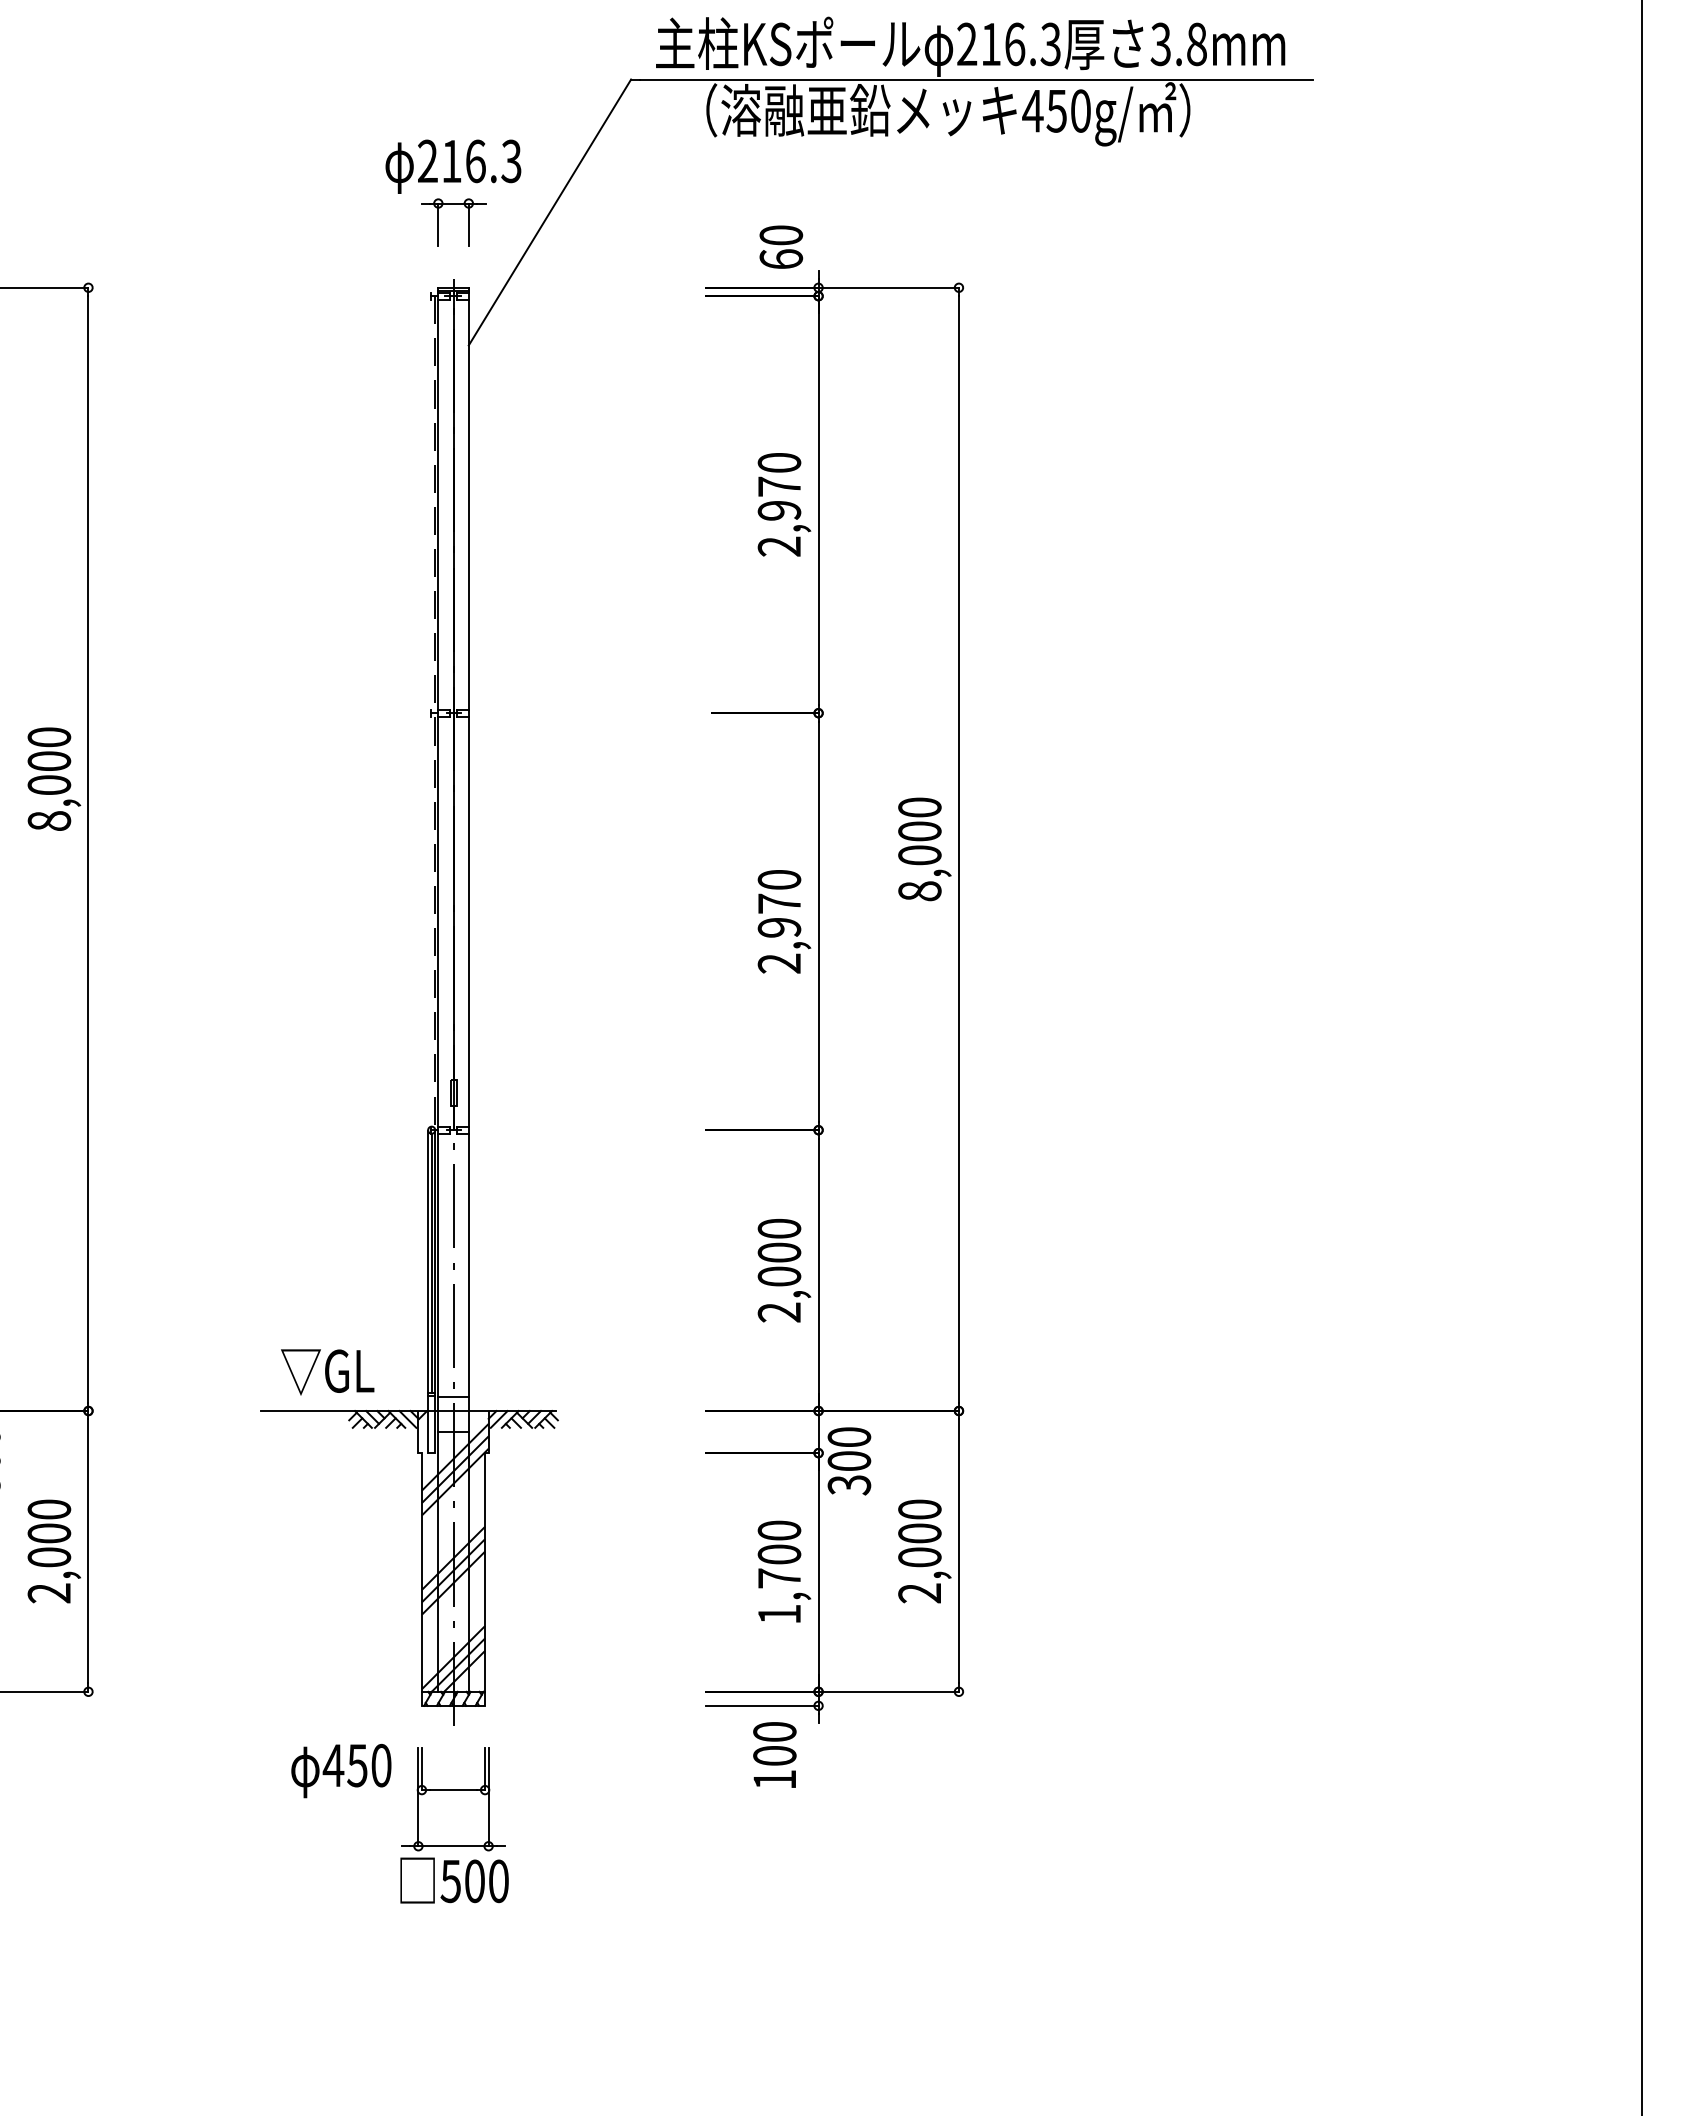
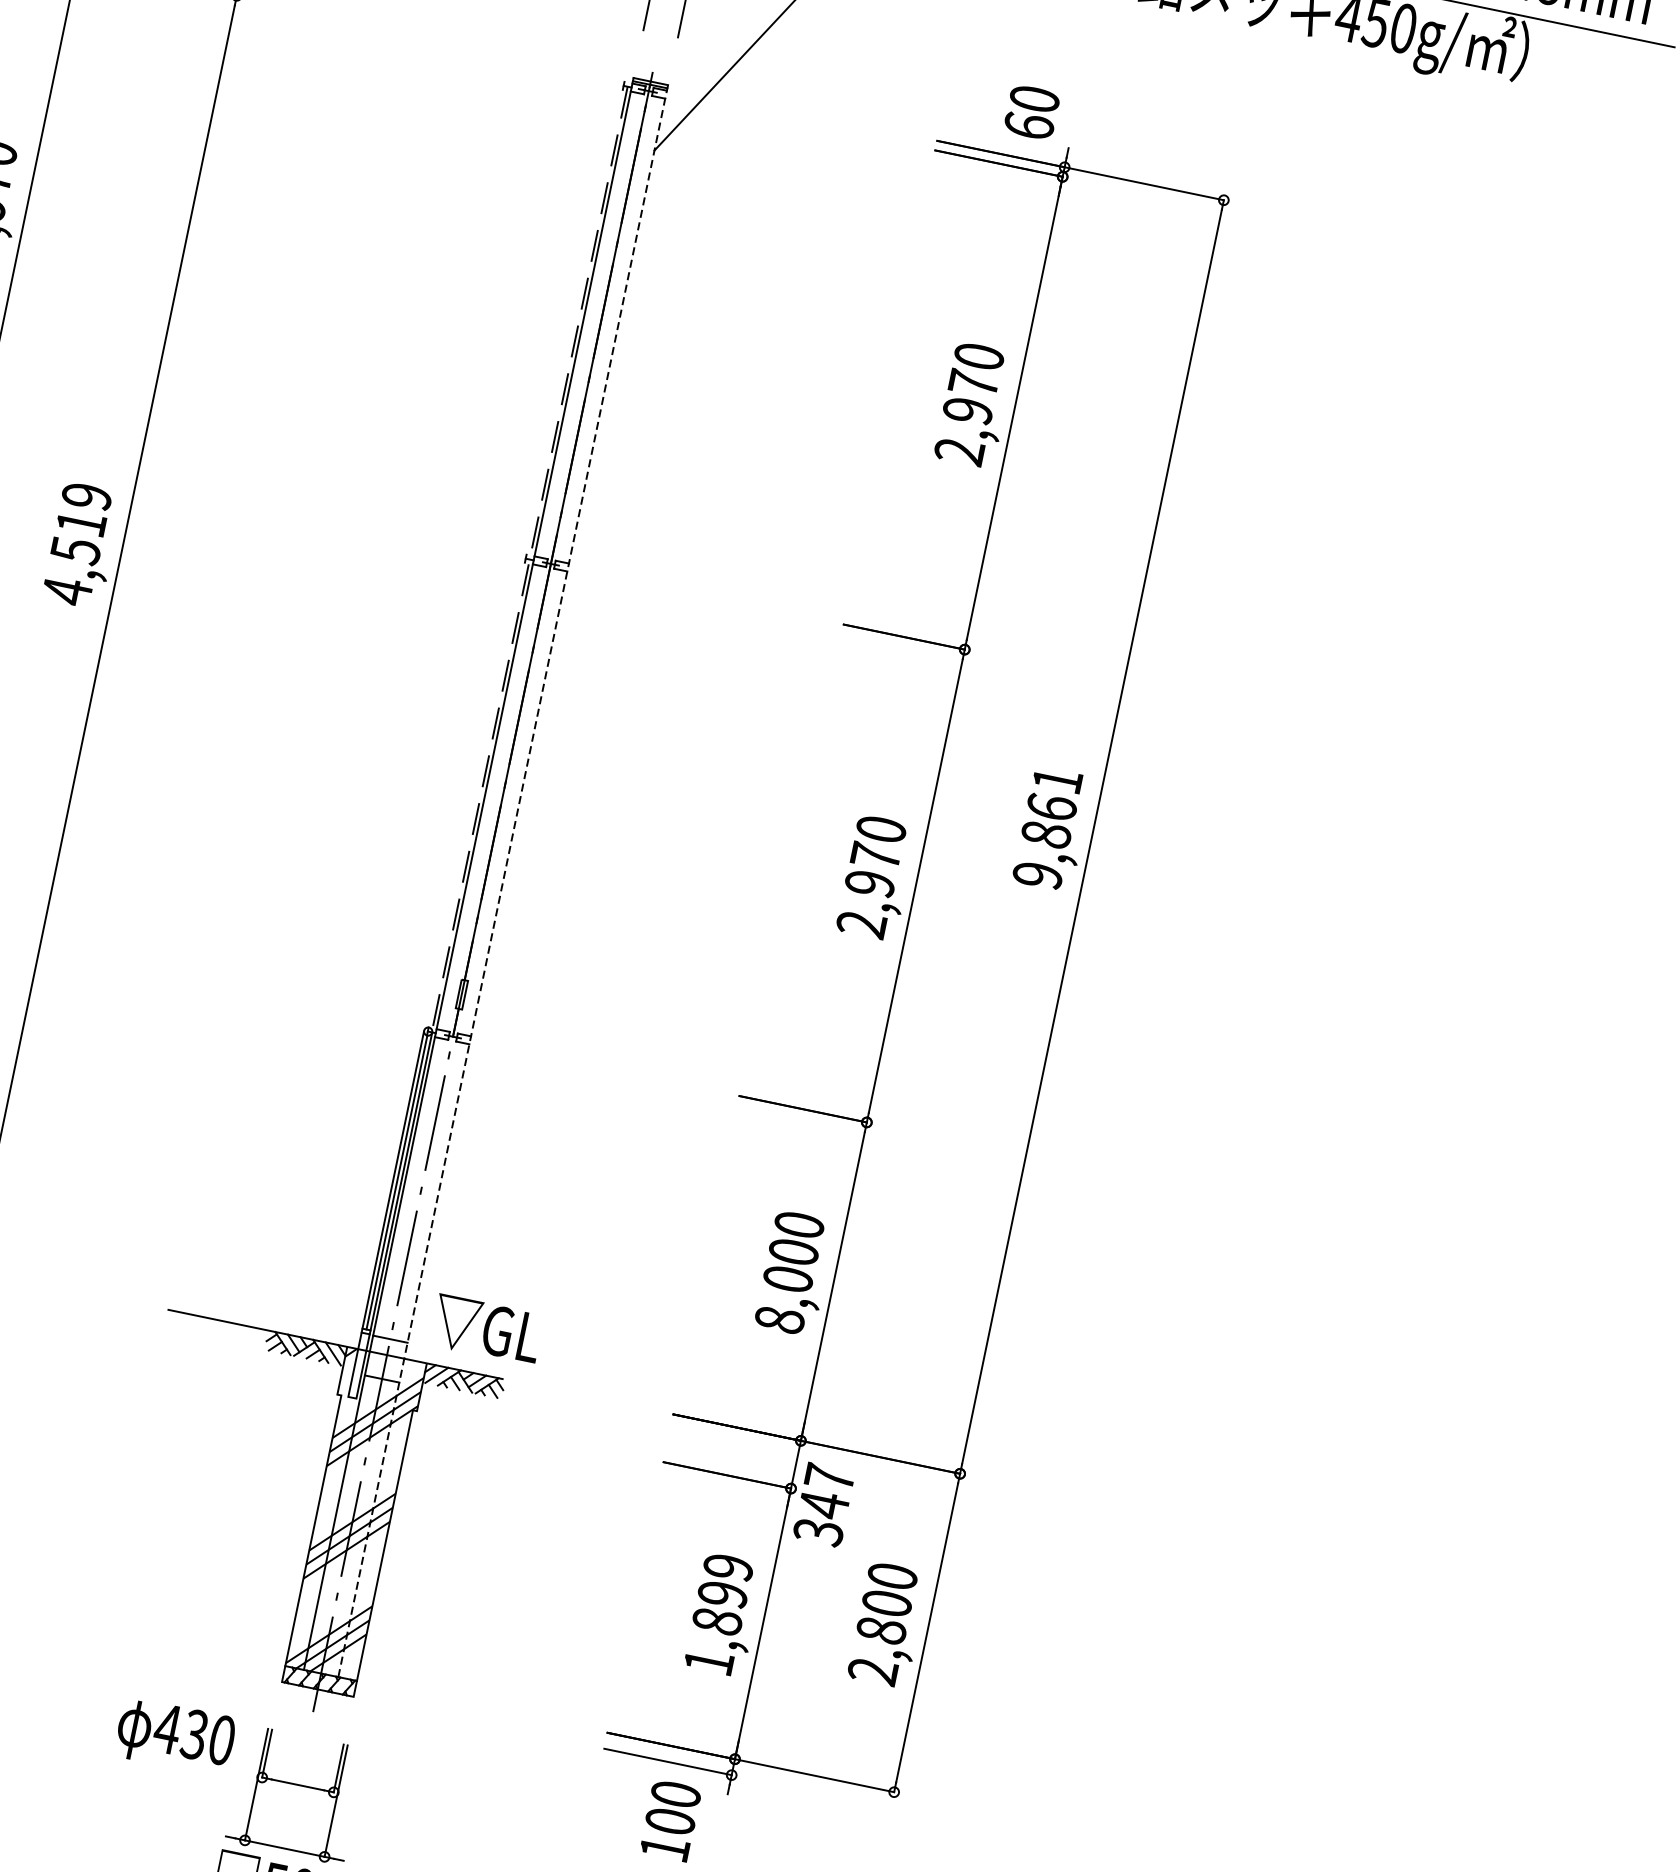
text: (49, 779) -> (77, 544), 8,000 -> 4,519
text: (919, 849) -> (1047, 827), 8,000 -> 9,861
line: (468, 989) -> (502, 880), solid -> dashed
text: (779, 1312) -> (779, 1319), 2,000 -> 8,000
text: (327, 1372) -> (486, 1330), moved
text: (849, 1449) -> (826, 1491), 300 -> 347
text: (779, 1554) -> (722, 1594), 1,700 -> 1,899
text: (919, 1557) -> (880, 1630), 2,000 -> 2,800
text: (357, 1764) -> (195, 1733), 450 -> 430

